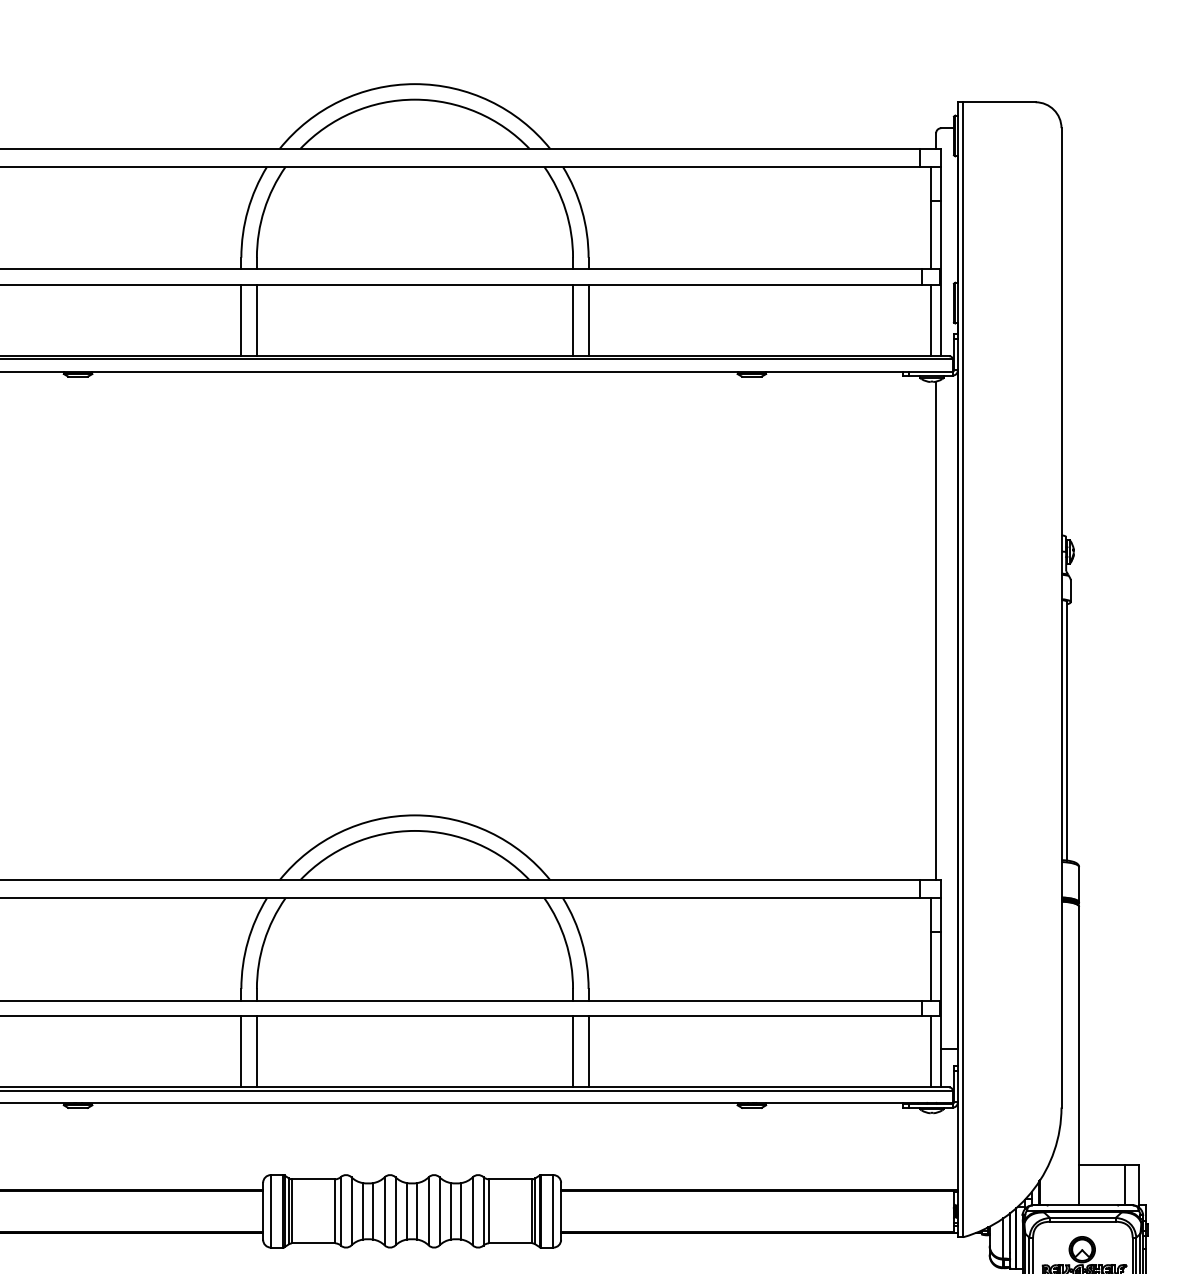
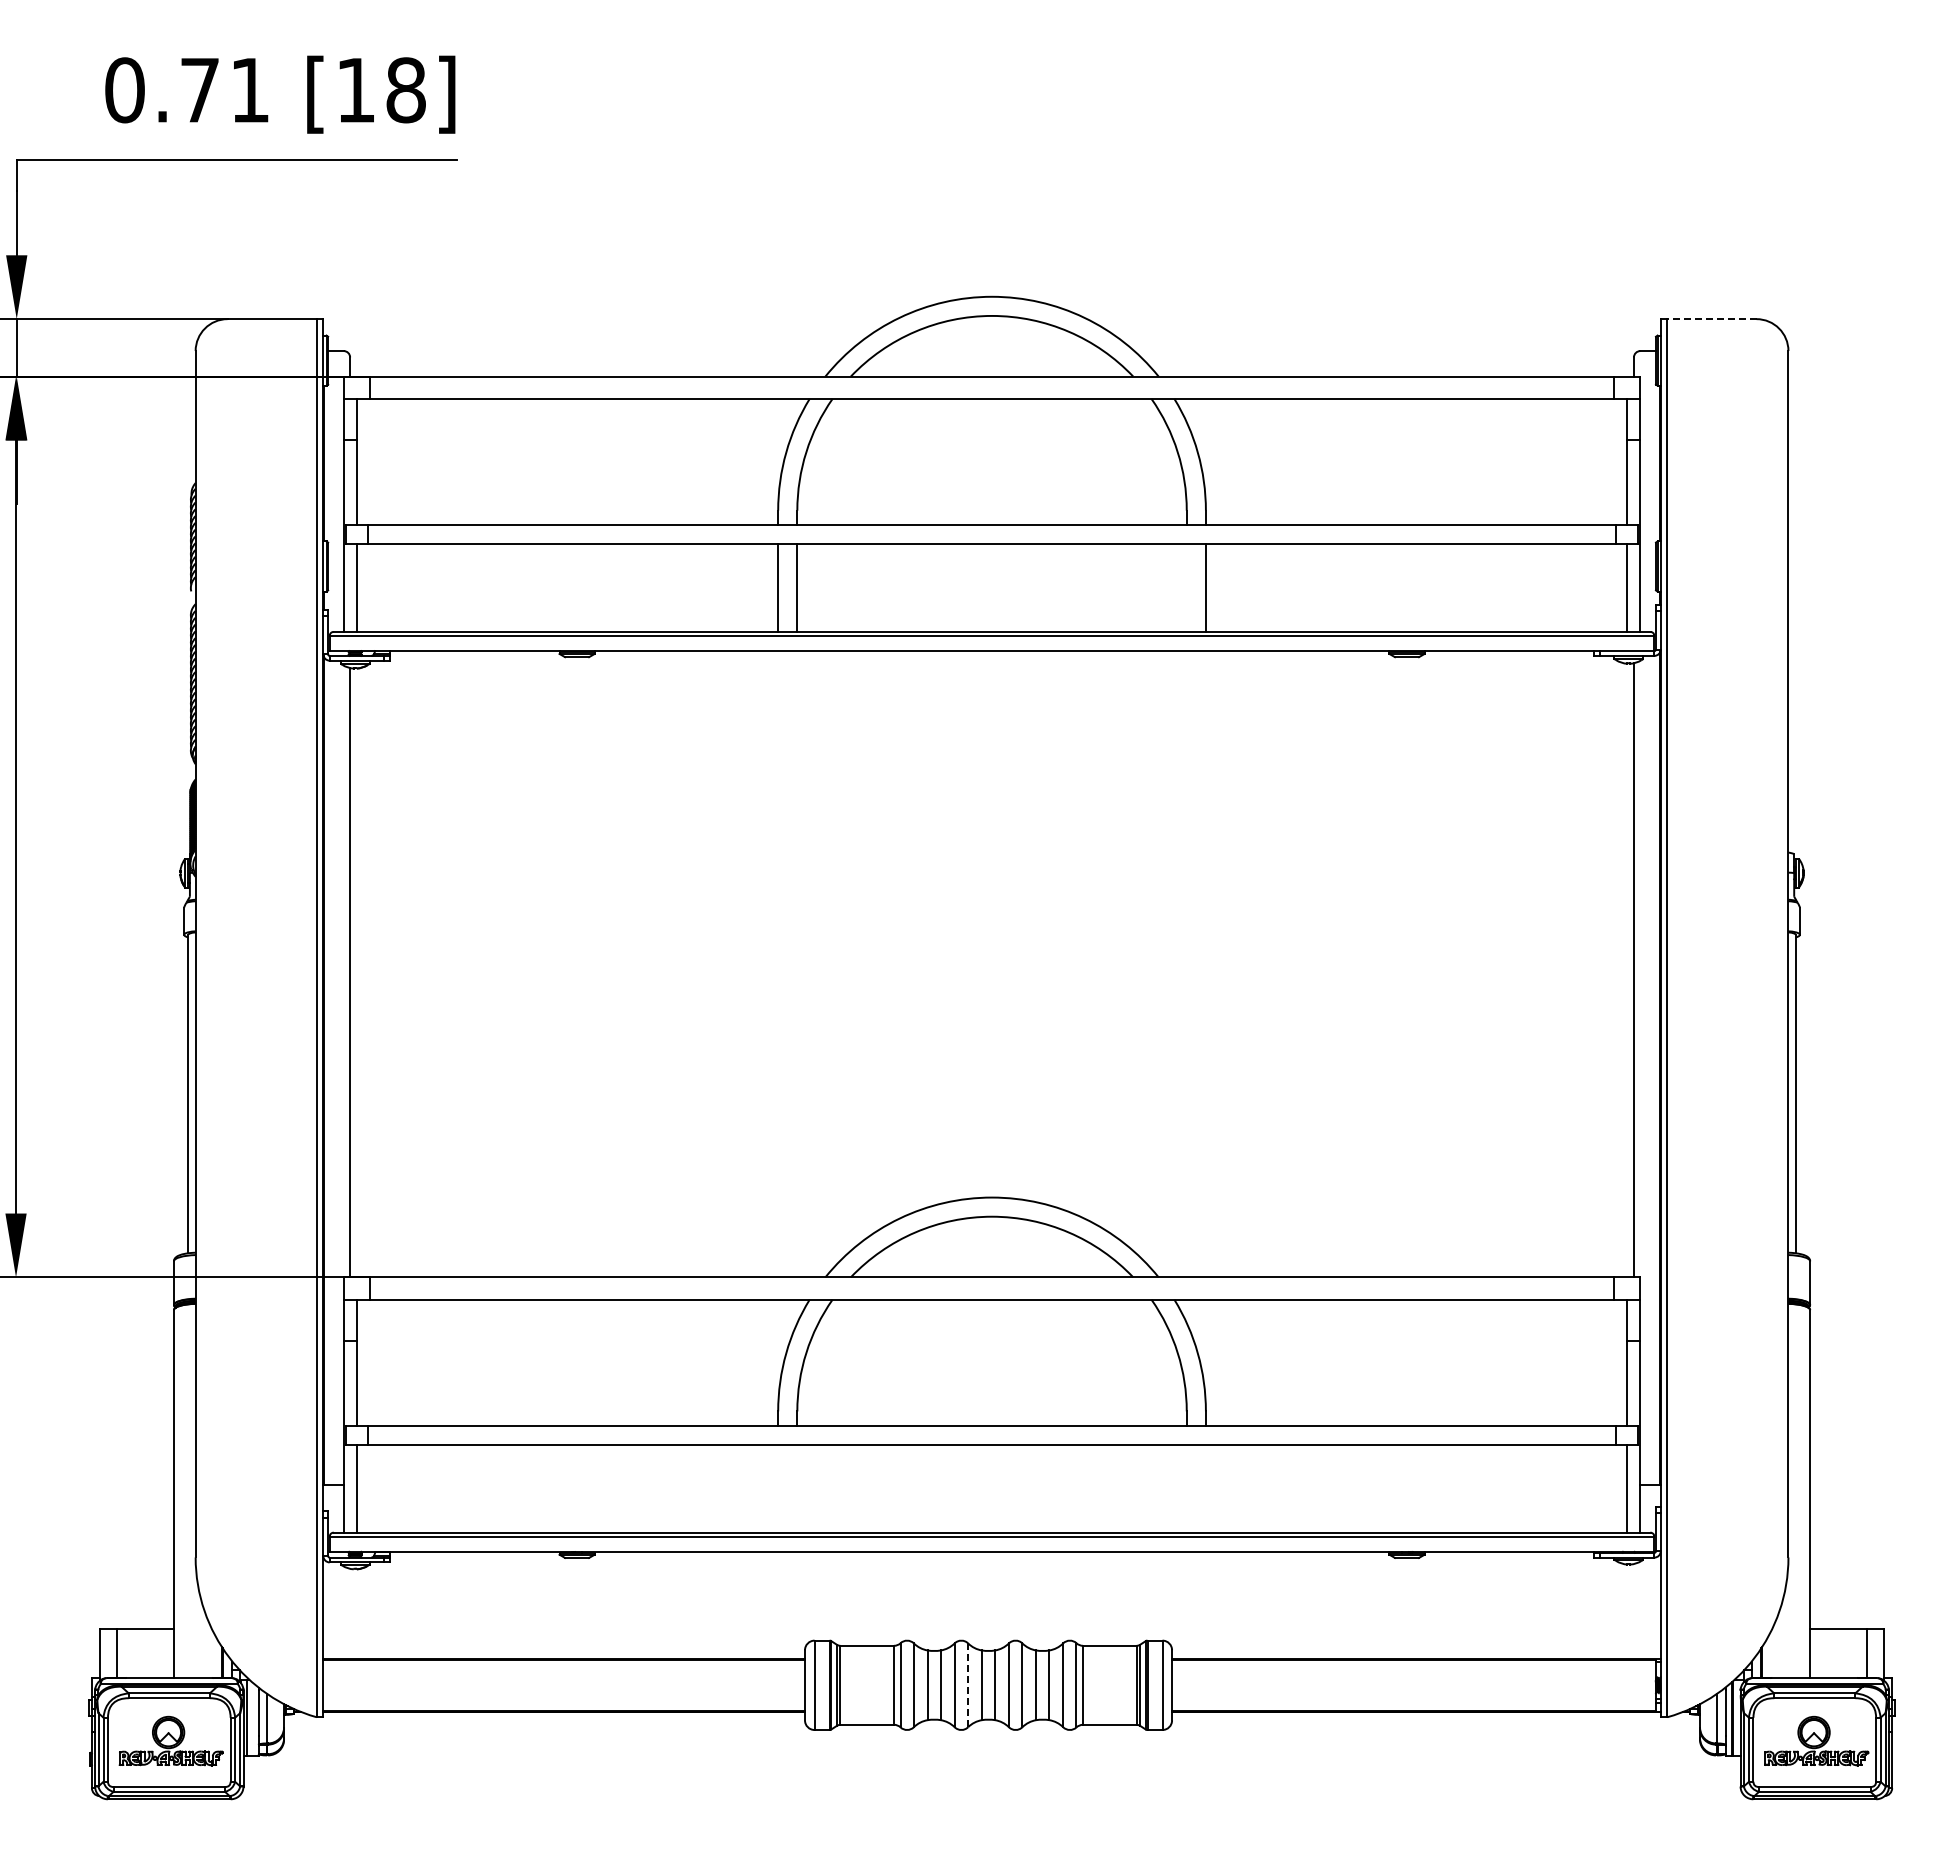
line: (999, 102) -> (1712, 319), solid -> dashed
line: (572, 320) -> (1186, 587), removed
line: (241, 1051) -> (778, 1488), removed
line: (257, 1051) -> (797, 1488), removed
line: (572, 1051) -> (1186, 1488), removed
line: (588, 1051) -> (1205, 1488), removed
line: (395, 1211) -> (968, 1685), solid -> dashed

